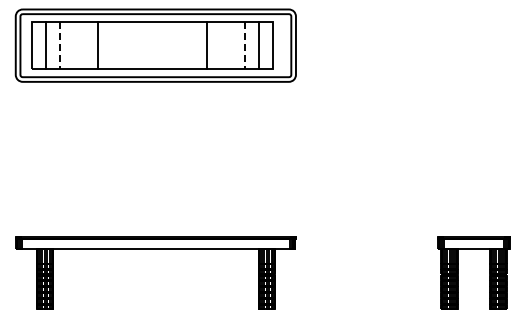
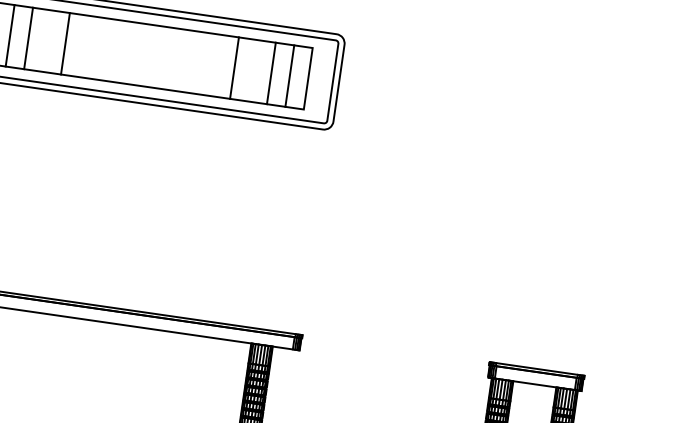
line: (98, 45) -> (65, 43), moved
line: (206, 45) -> (234, 67), moved
line: (60, 46) -> (28, 39), dashed -> solid
line: (244, 46) -> (271, 74), dashed -> solid

